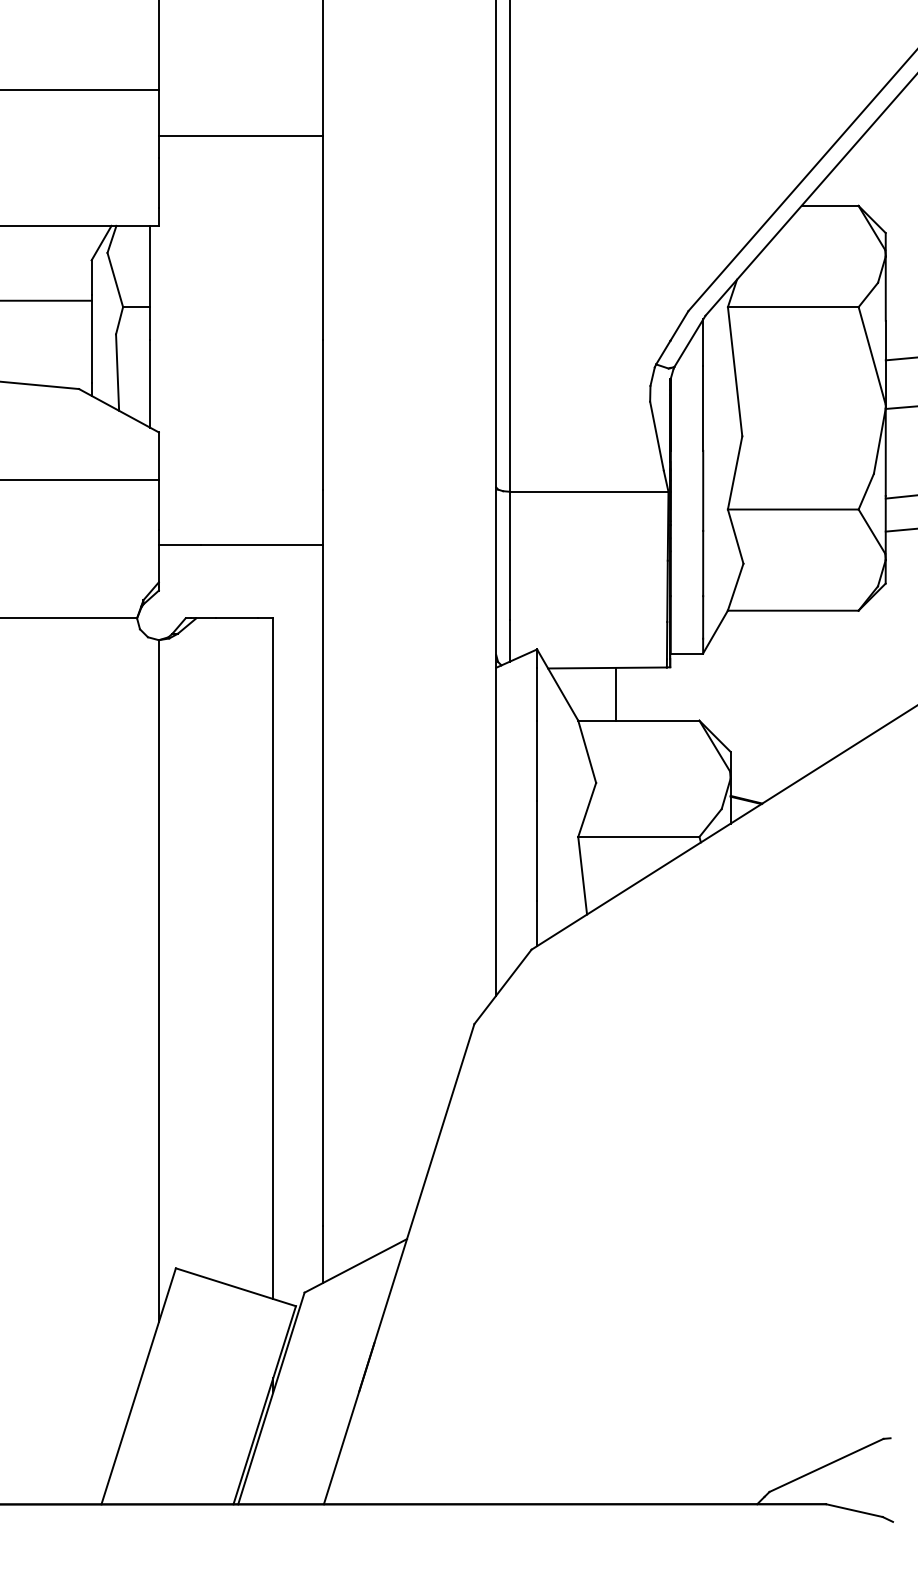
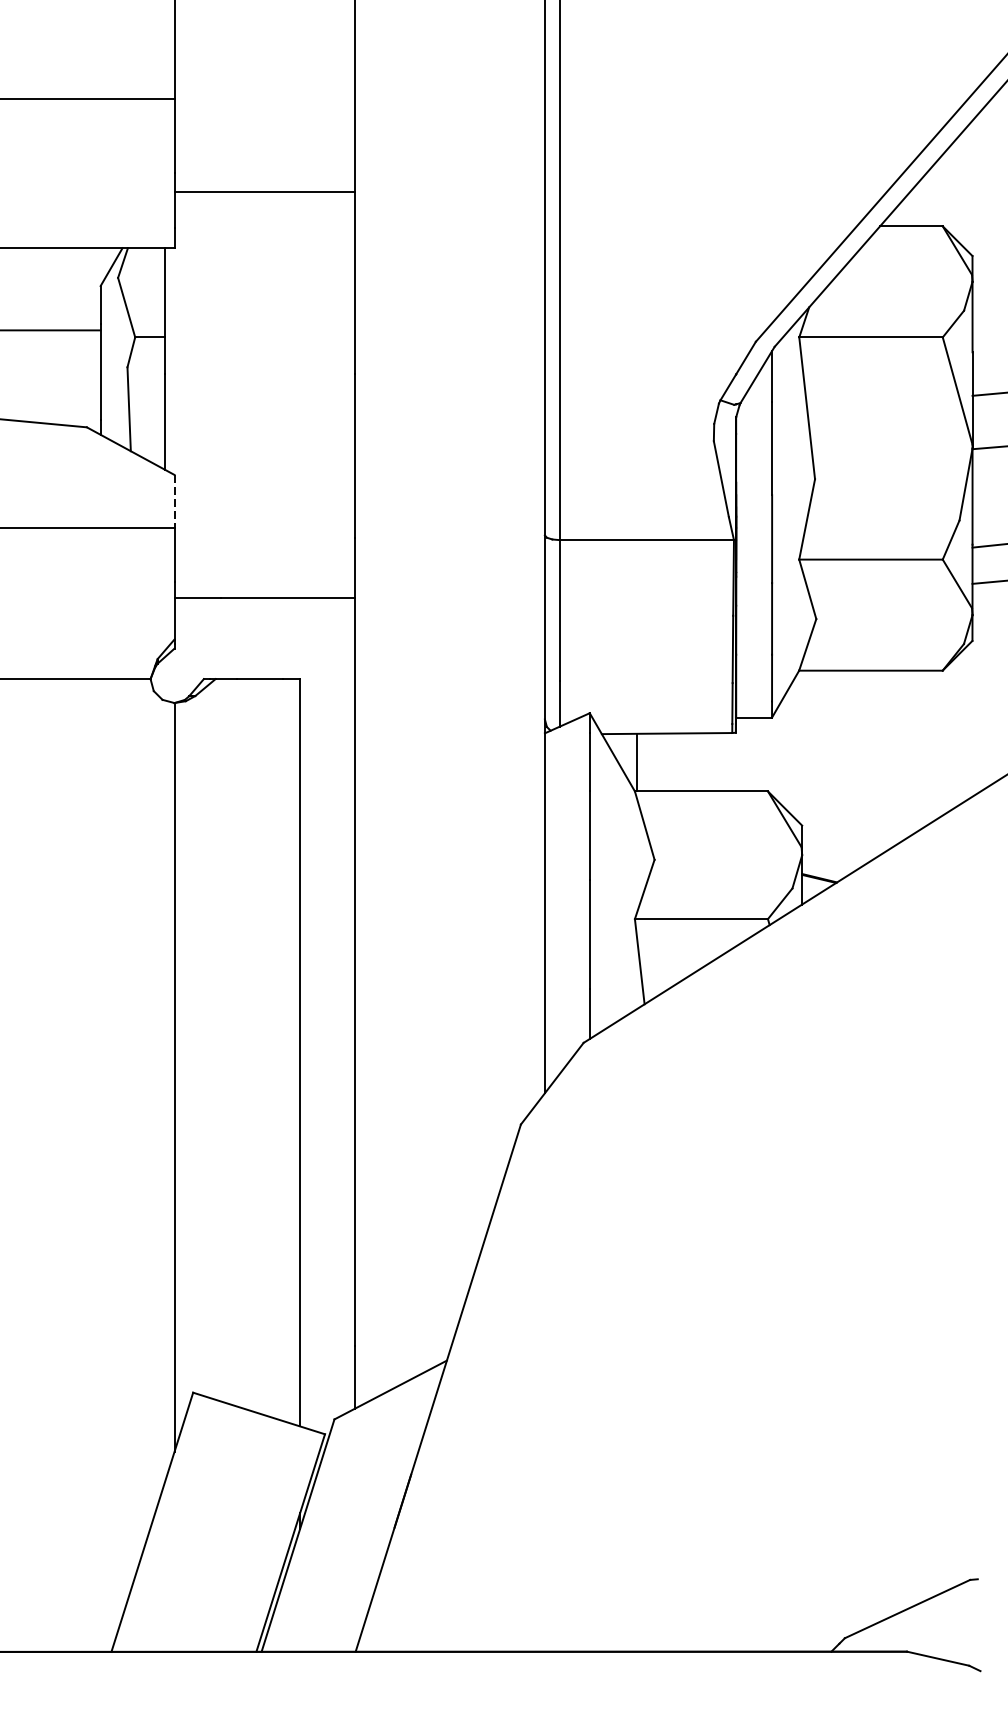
line: (241, 135) -> (265, 191), moved
line: (158, 456) -> (174, 501), solid -> dashed
line: (616, 693) -> (637, 761), moved

